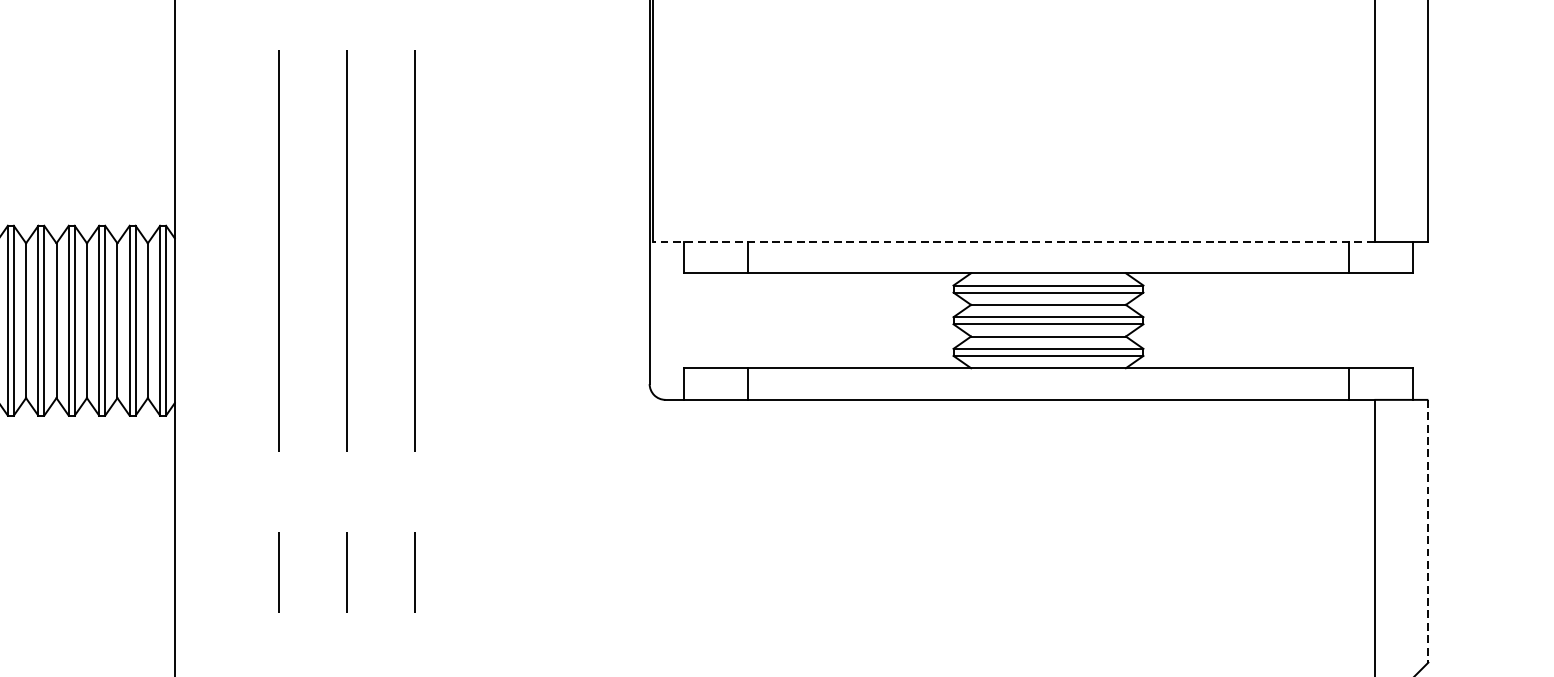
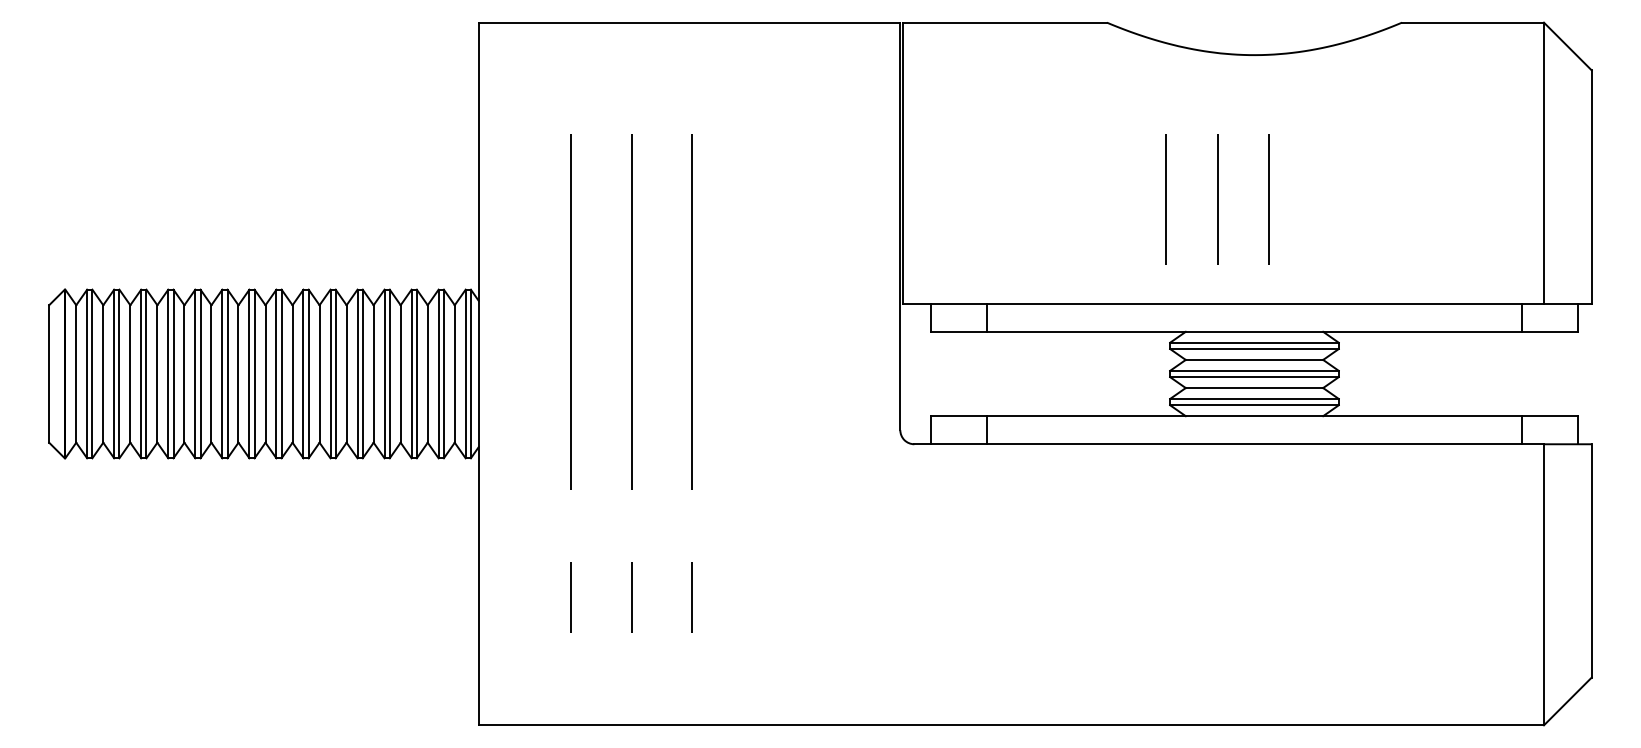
line: (1006, 123) -> (1217, 198), added
line: (1065, 123) -> (1269, 198), added
line: (948, 124) -> (1165, 199), added
line: (1013, 241) -> (1223, 303), dashed -> solid
line: (1428, 530) -> (1591, 560), dashed -> solid

